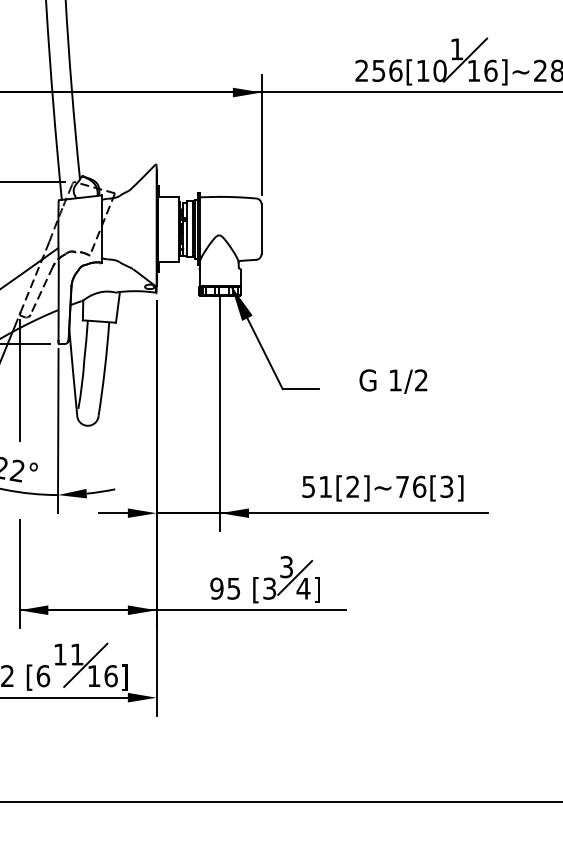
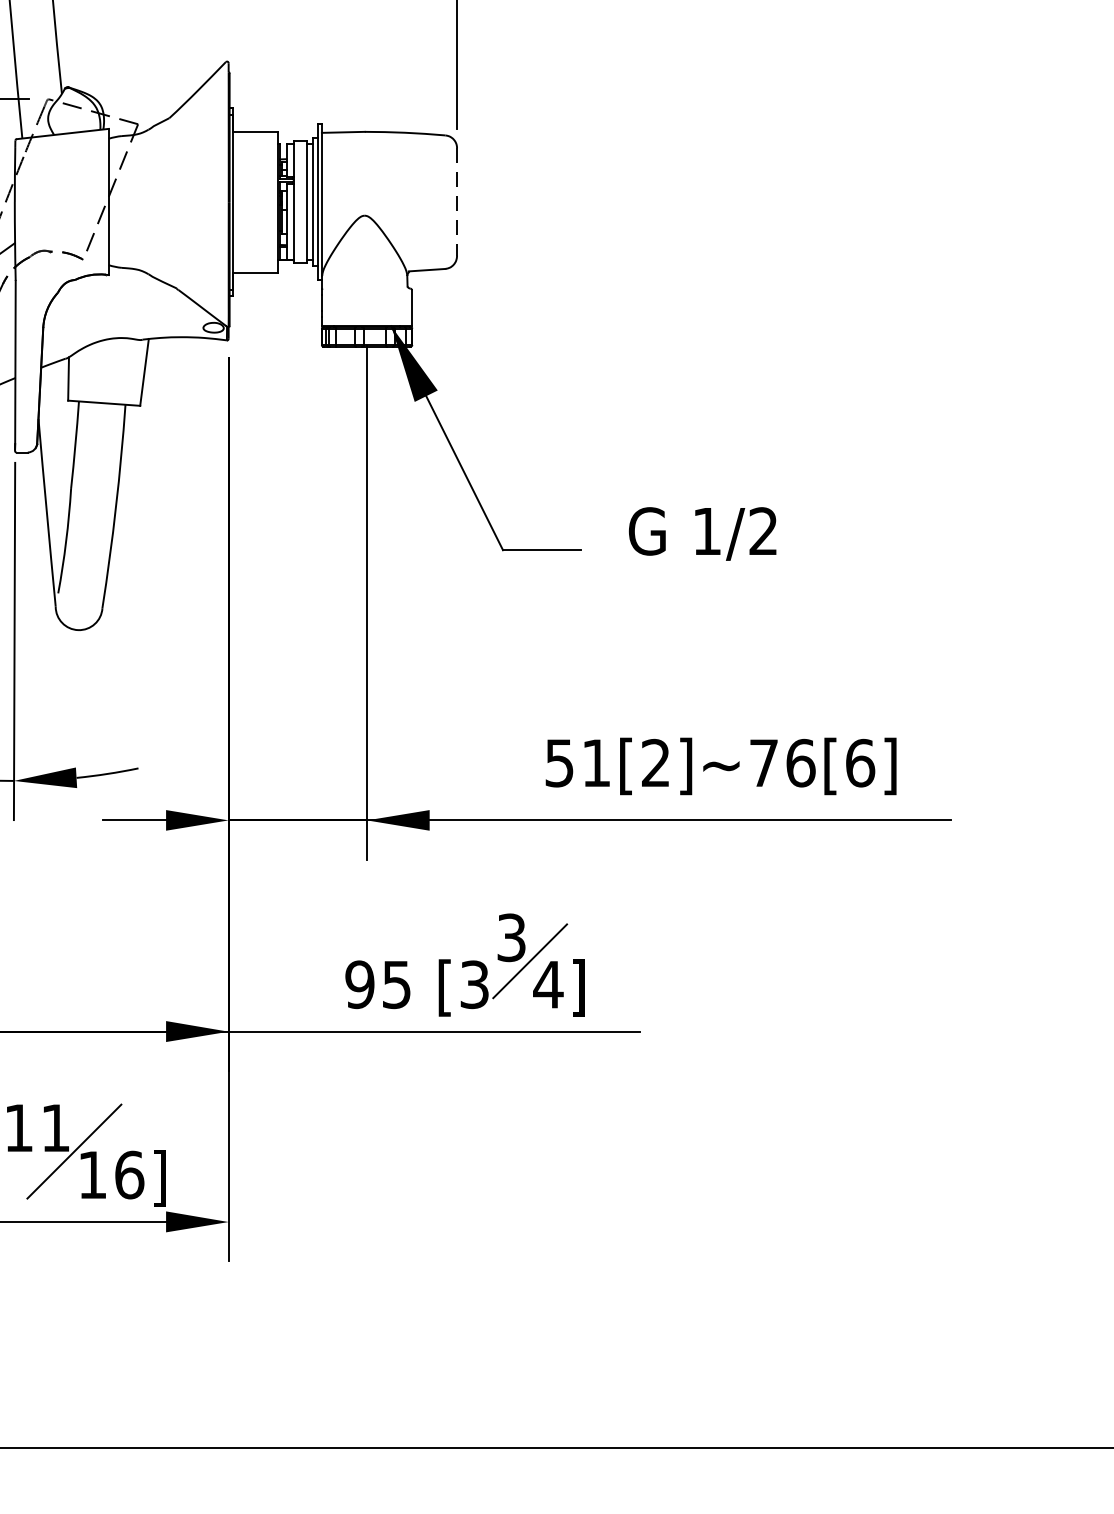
line: (261, 229) -> (456, 202), solid -> dashed
text: (393, 381) -> (702, 533), moved
text: (446, 486) -> (859, 762), 51[2]~76[3] -> 51[2]~76[6]

